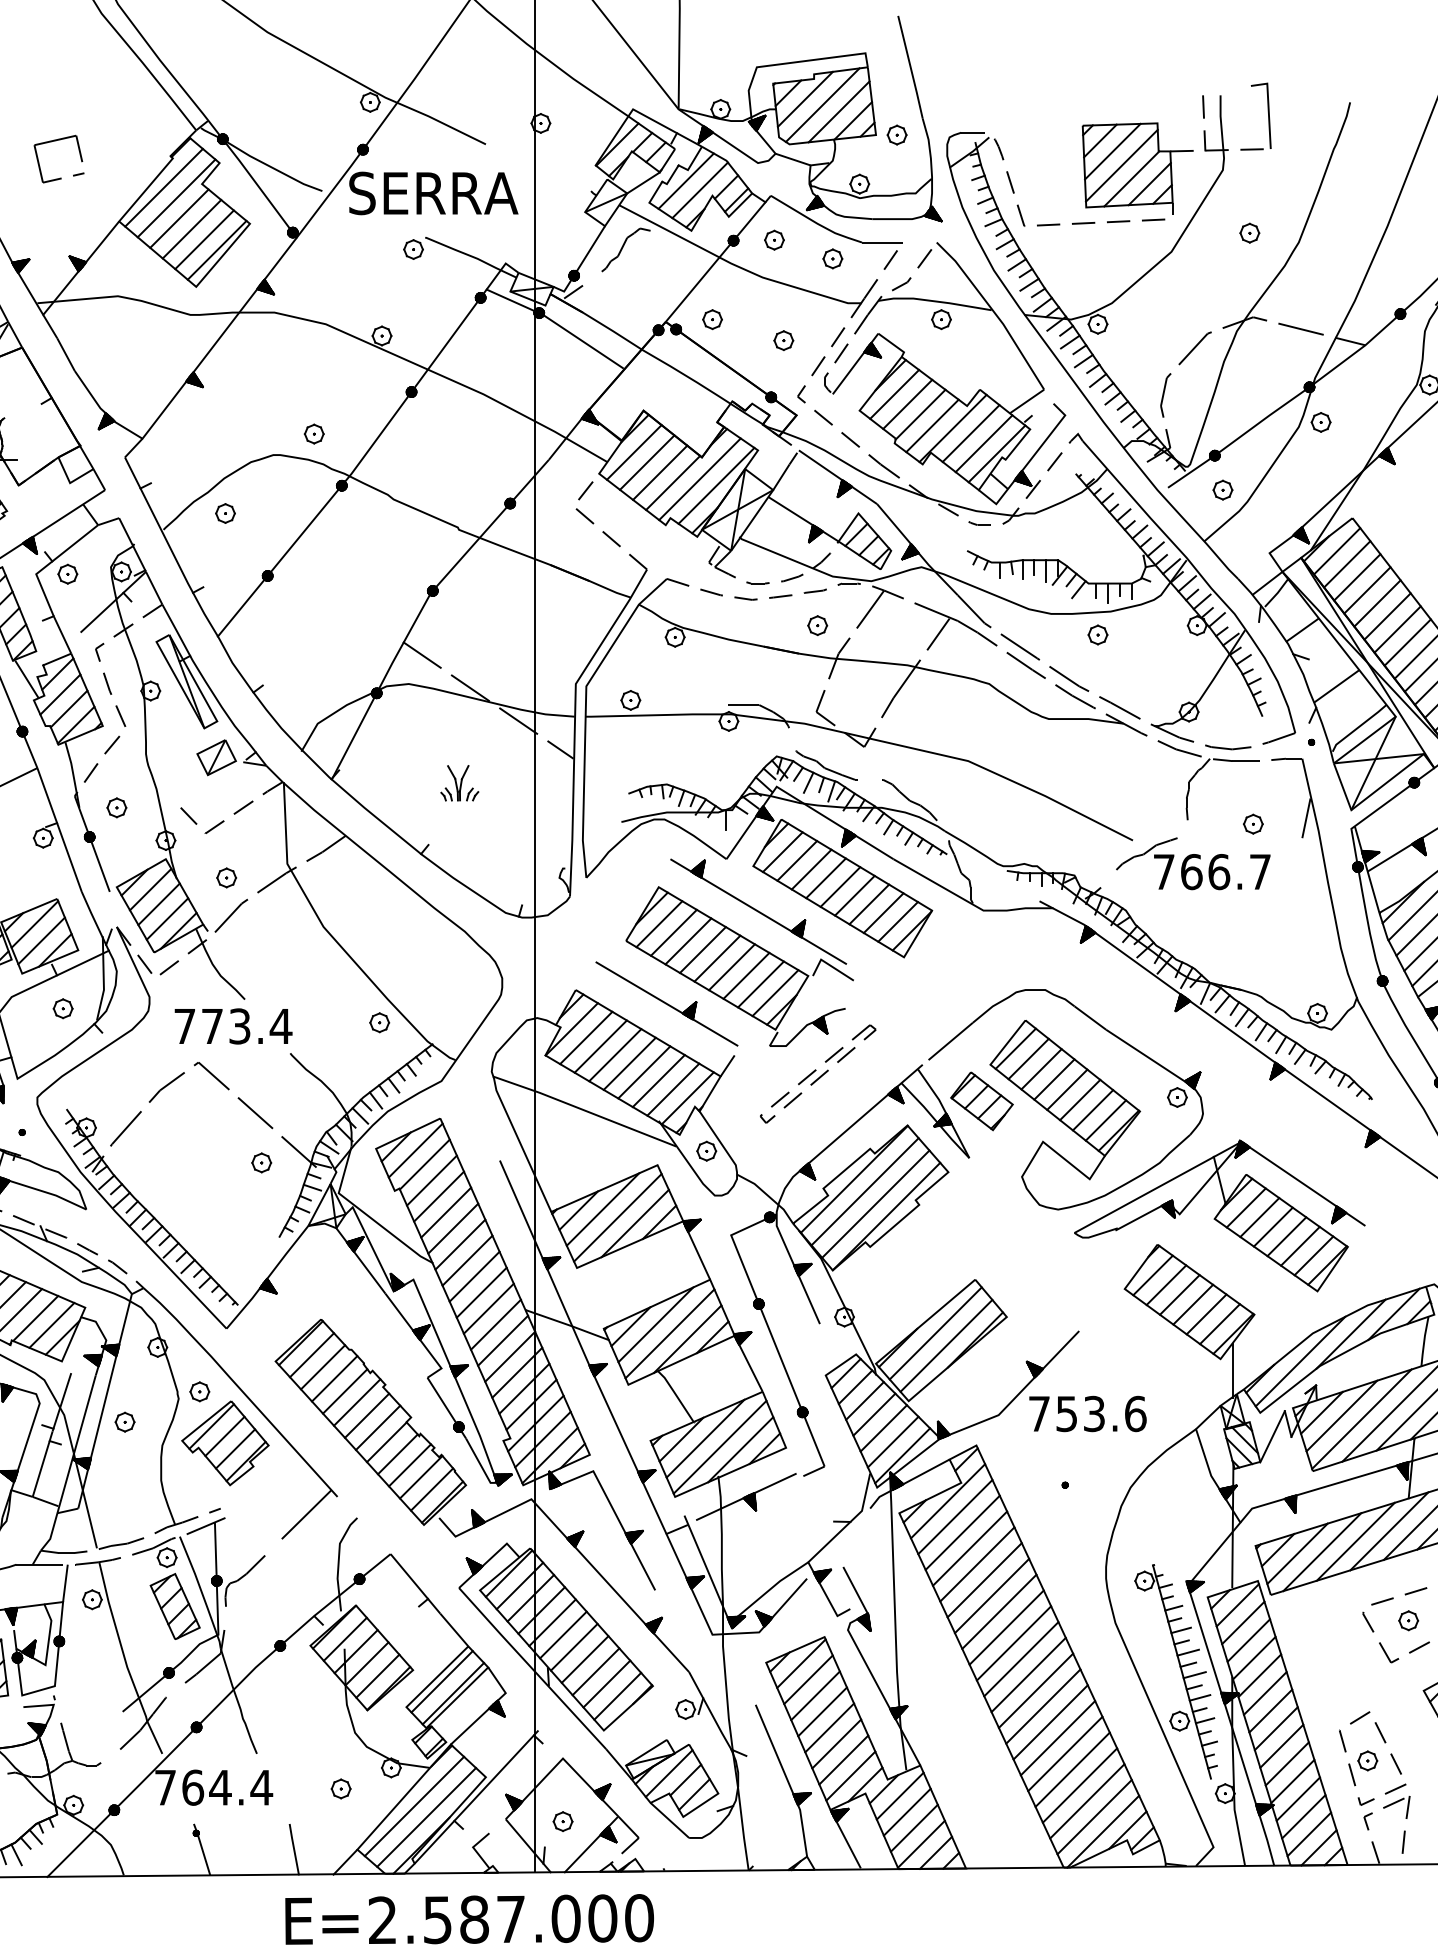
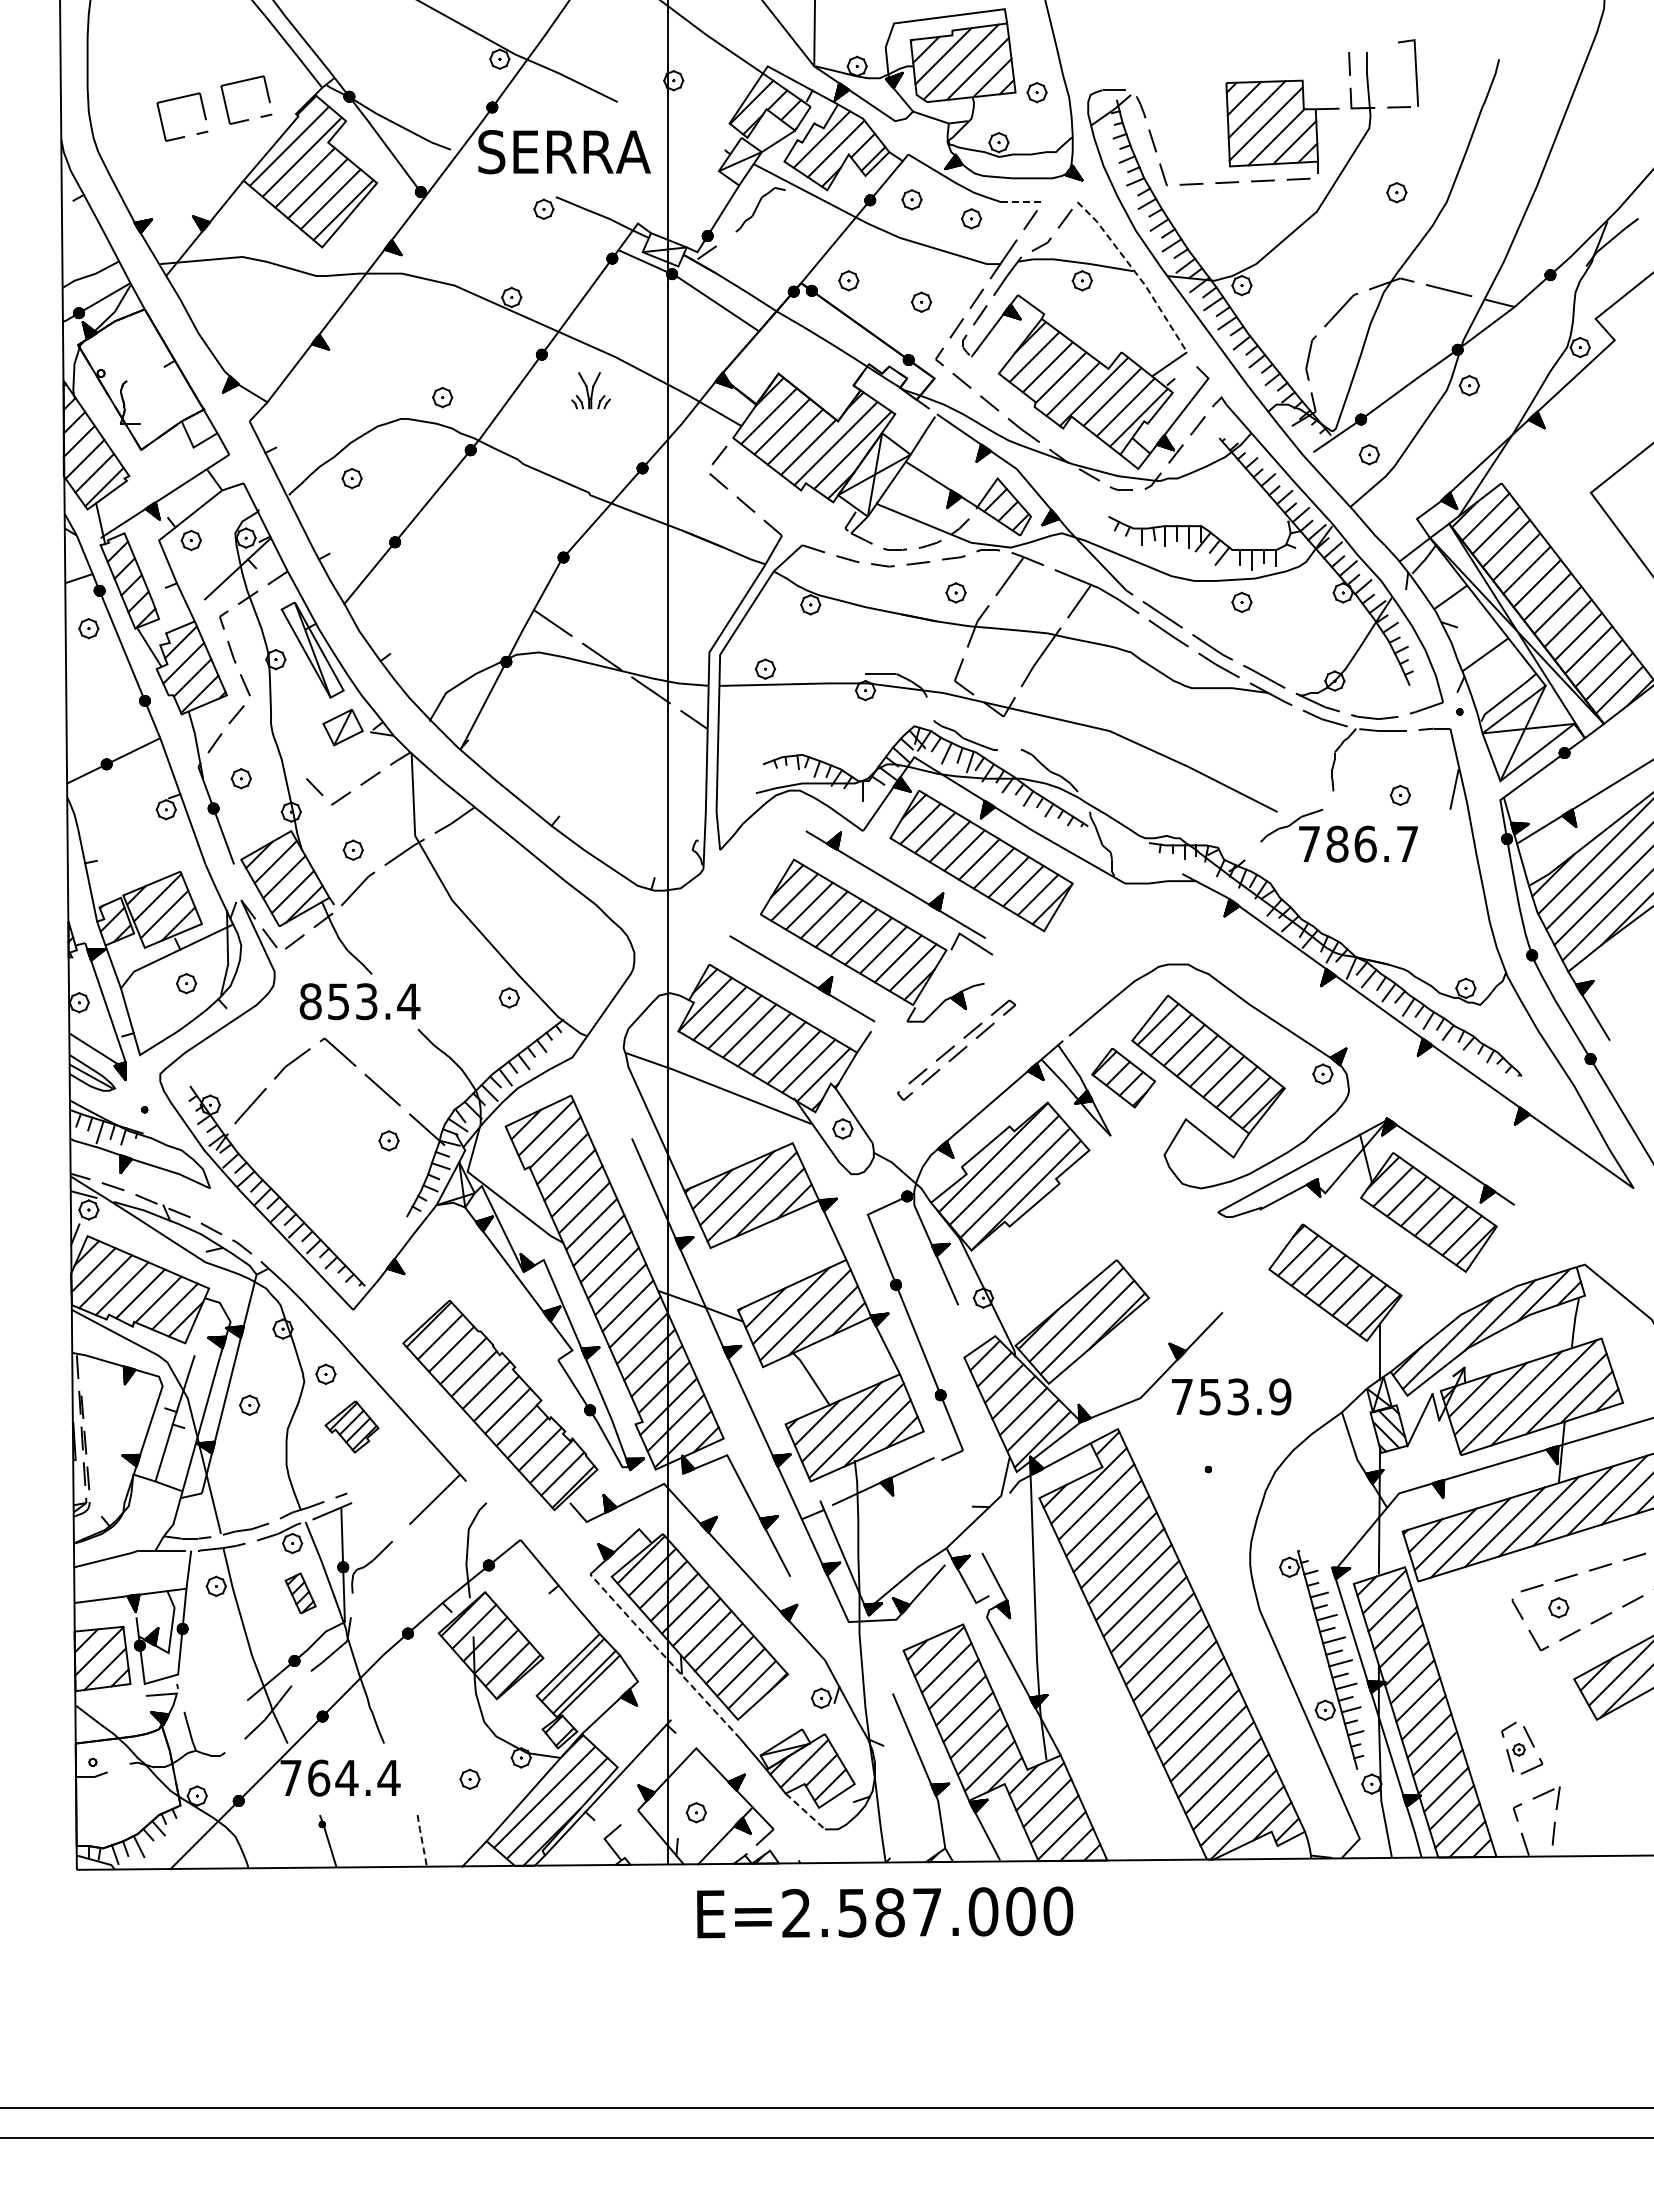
part: (117, 125) -> (241, 82), added
line: (881, 242) -> (1021, 202), solid -> dashed
line: (994, 313) -> (1136, 274), solid -> dashed
part: (459, 783) -> (590, 390), moved
text: (1191, 871) -> (1337, 843), 766.7 -> 786.7
text: (198, 1026) -> (324, 1001), 773.4 -> 853.4
text: (1135, 1413) -> (1280, 1396), 753.6 -> 753.9
part: (224, 1442) -> (351, 1426), size x0.6
part: (174, 1606) -> (300, 1593), size x0.6
line: (531, 1667) -> (664, 1655), solid -> dashed
part: (1372, 1758) -> (1521, 1748), size x0.6
line: (670, 1820) -> (805, 1811), solid -> dashed
line: (294, 1849) -> (422, 1841), solid -> dashed
text: (470, 1919) -> (885, 1912), moved

